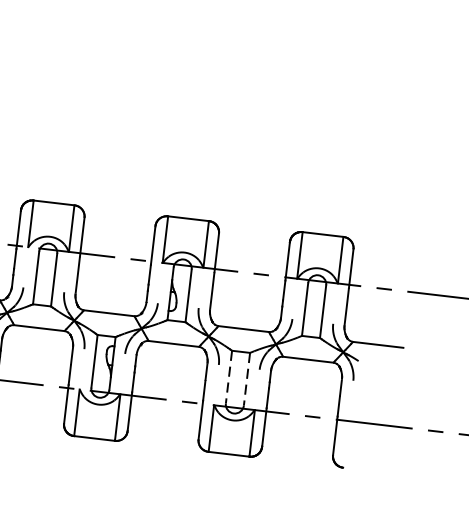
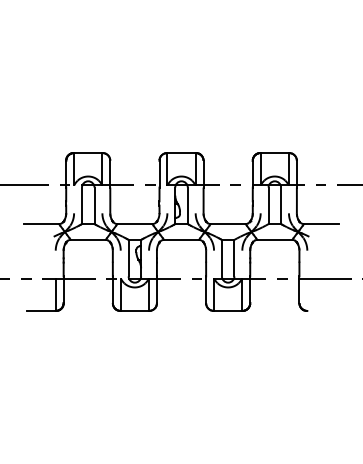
line: (228, 377) -> (221, 258), dashed -> solid
line: (247, 379) -> (234, 258), dashed -> solid

